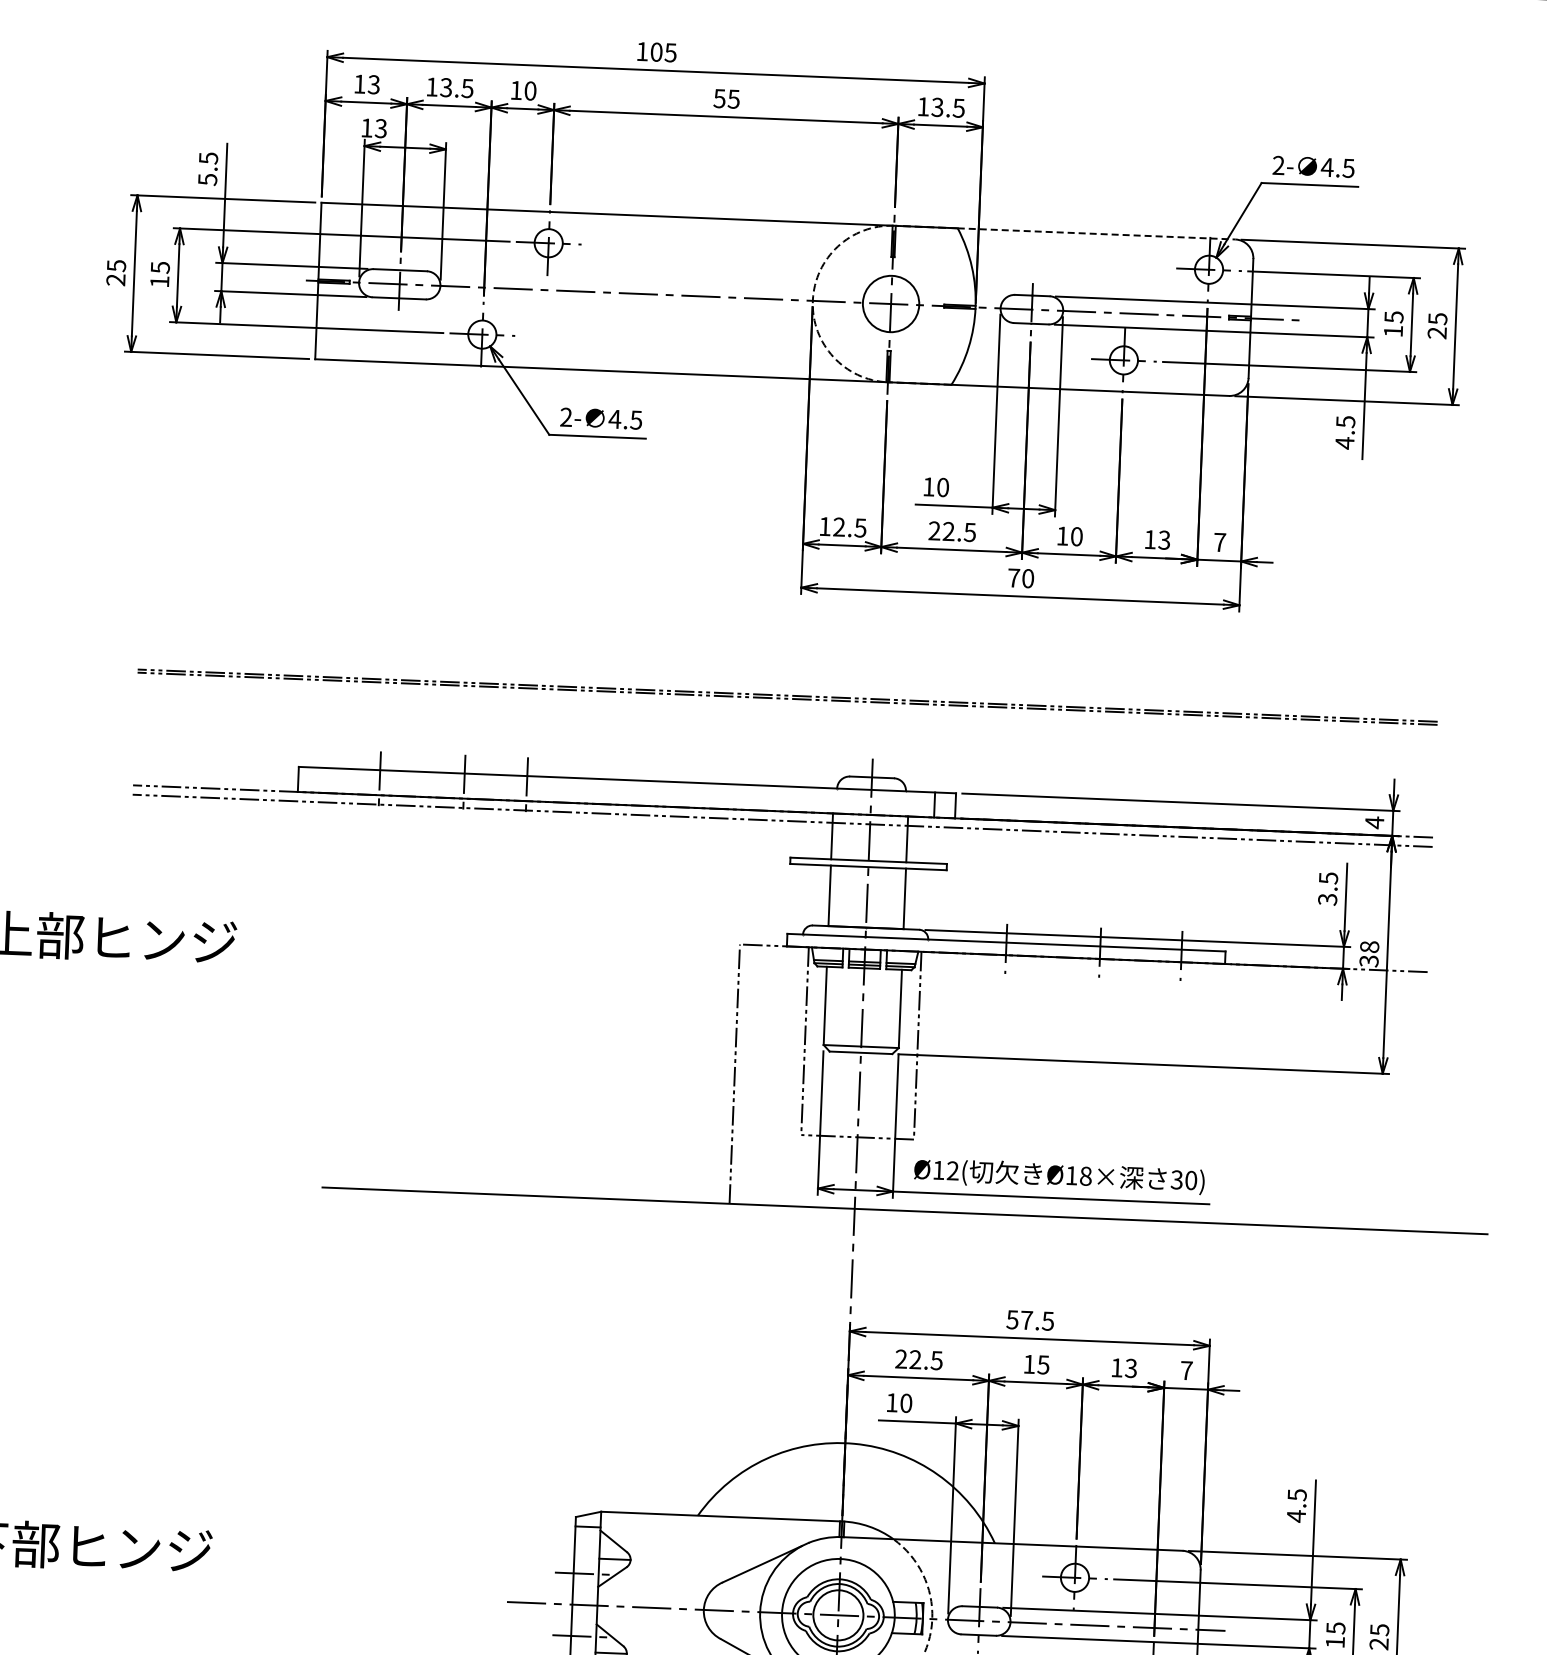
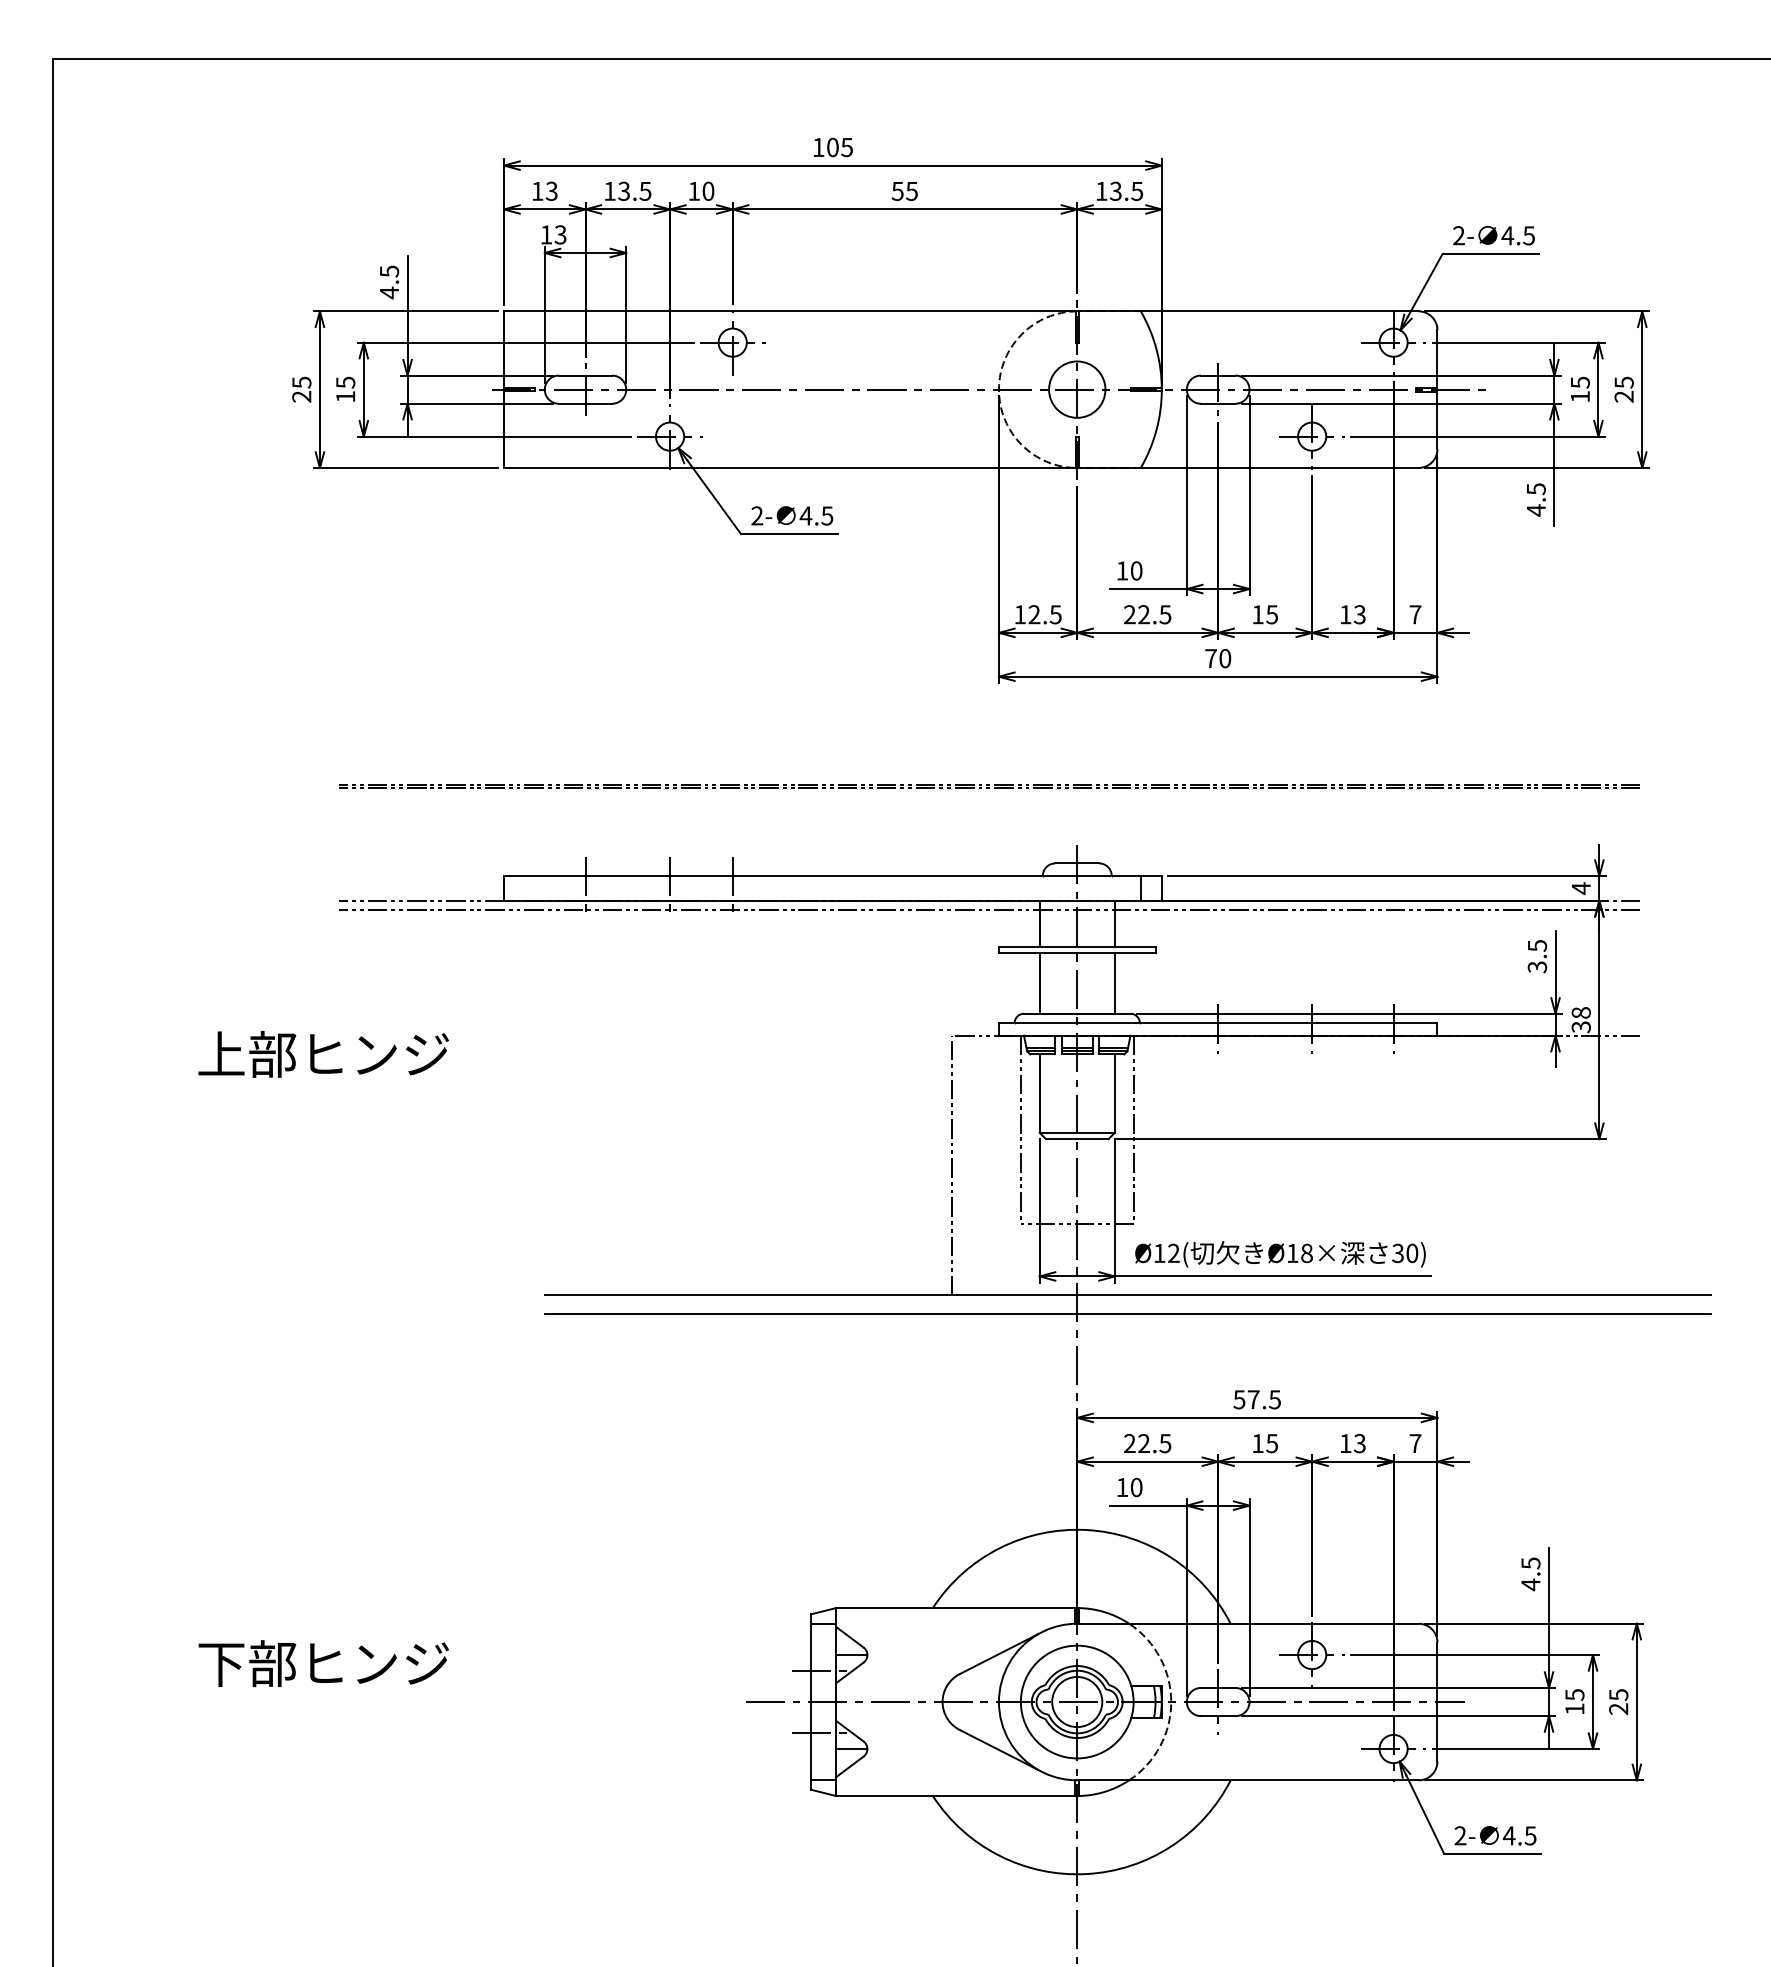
text: (207, 179) -> (389, 292), 5.5 -> 4.5
line: (1096, 234) -> (1279, 311), dashed -> solid
text: (1077, 536) -> (1272, 614), 10 -> 15
line: (904, 1230) -> (1127, 1314), added

